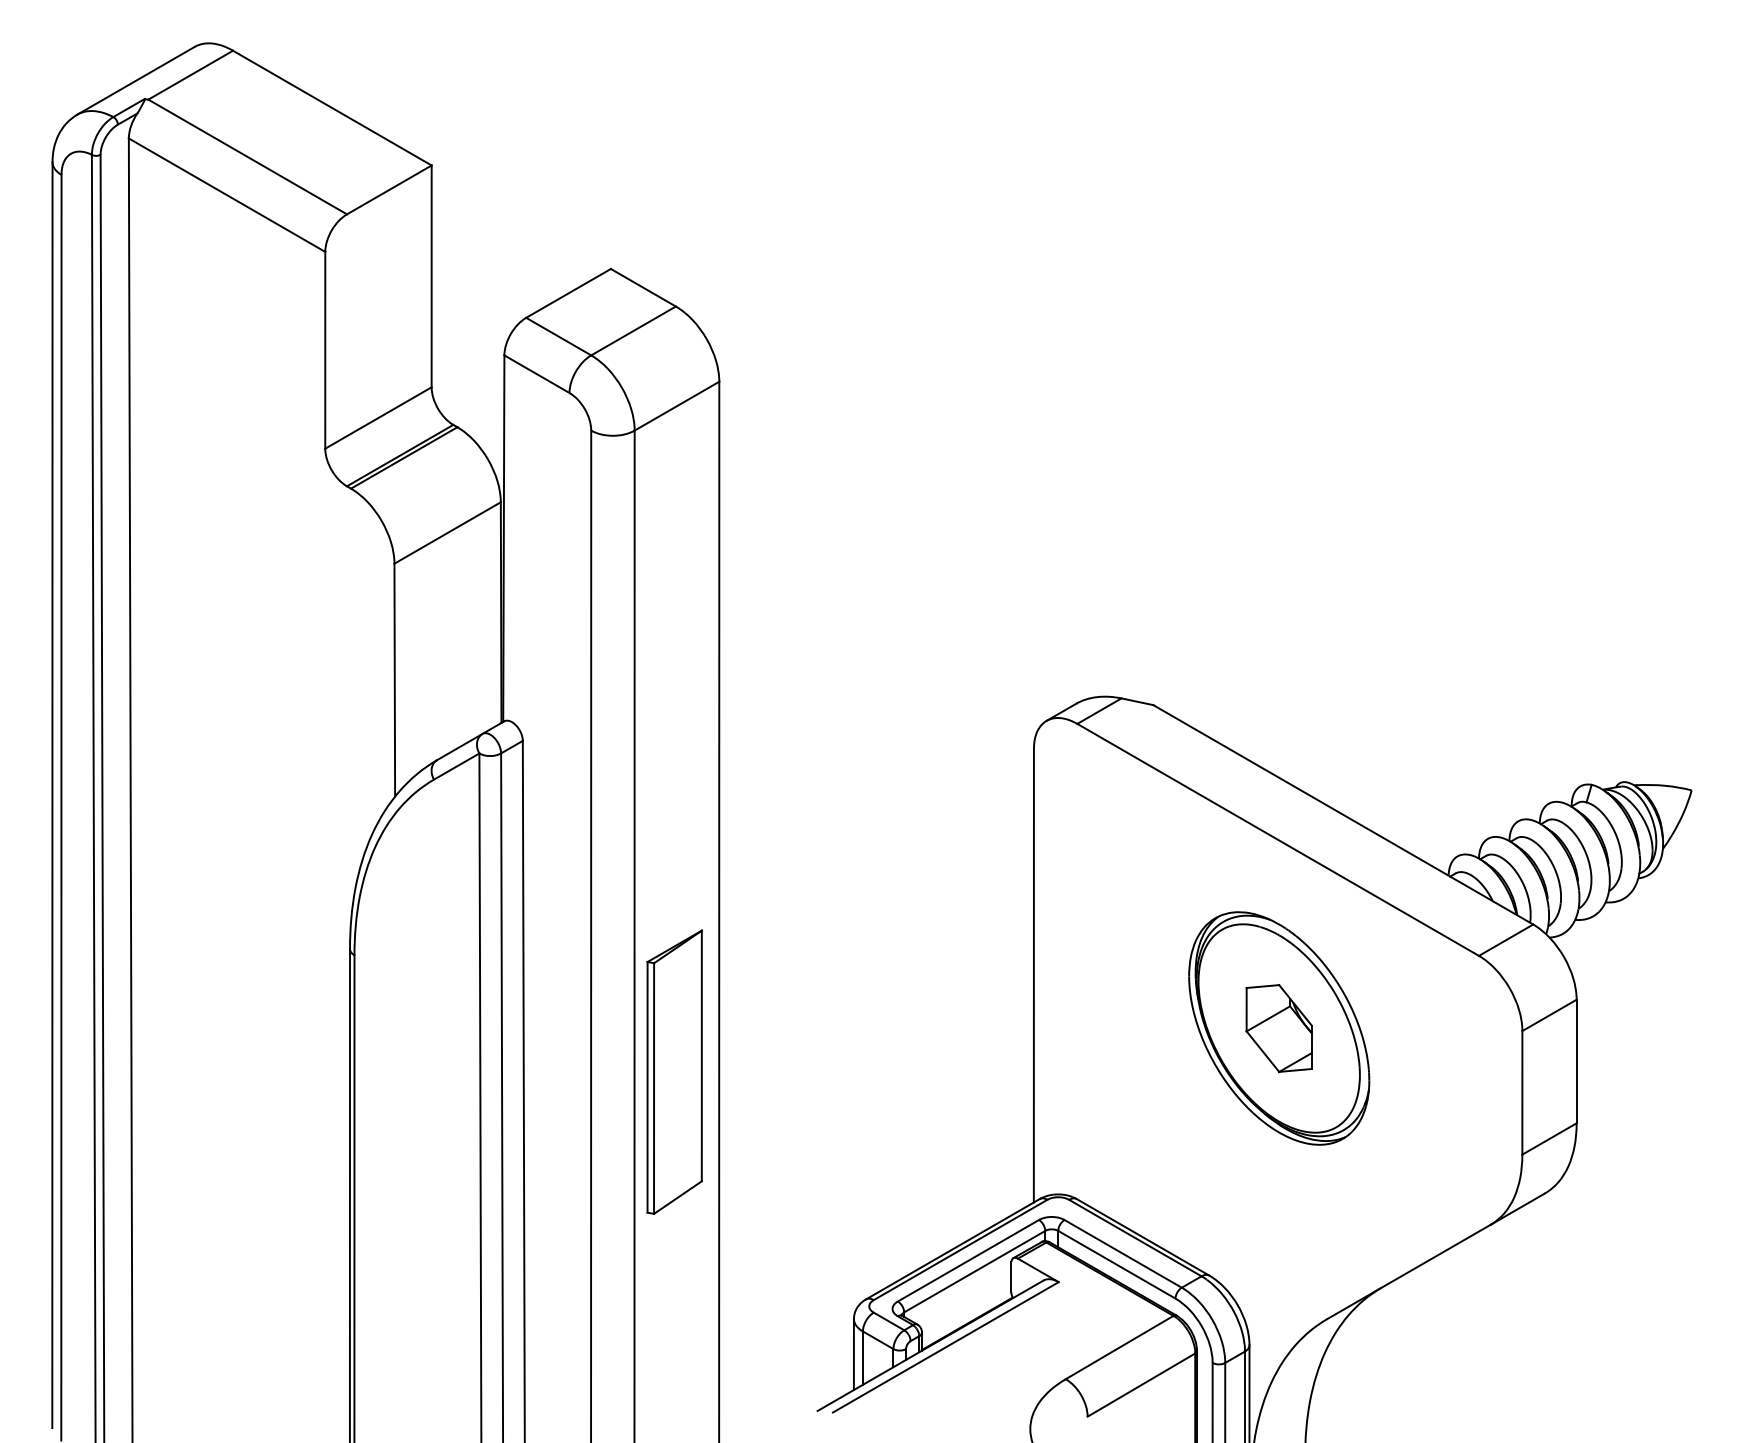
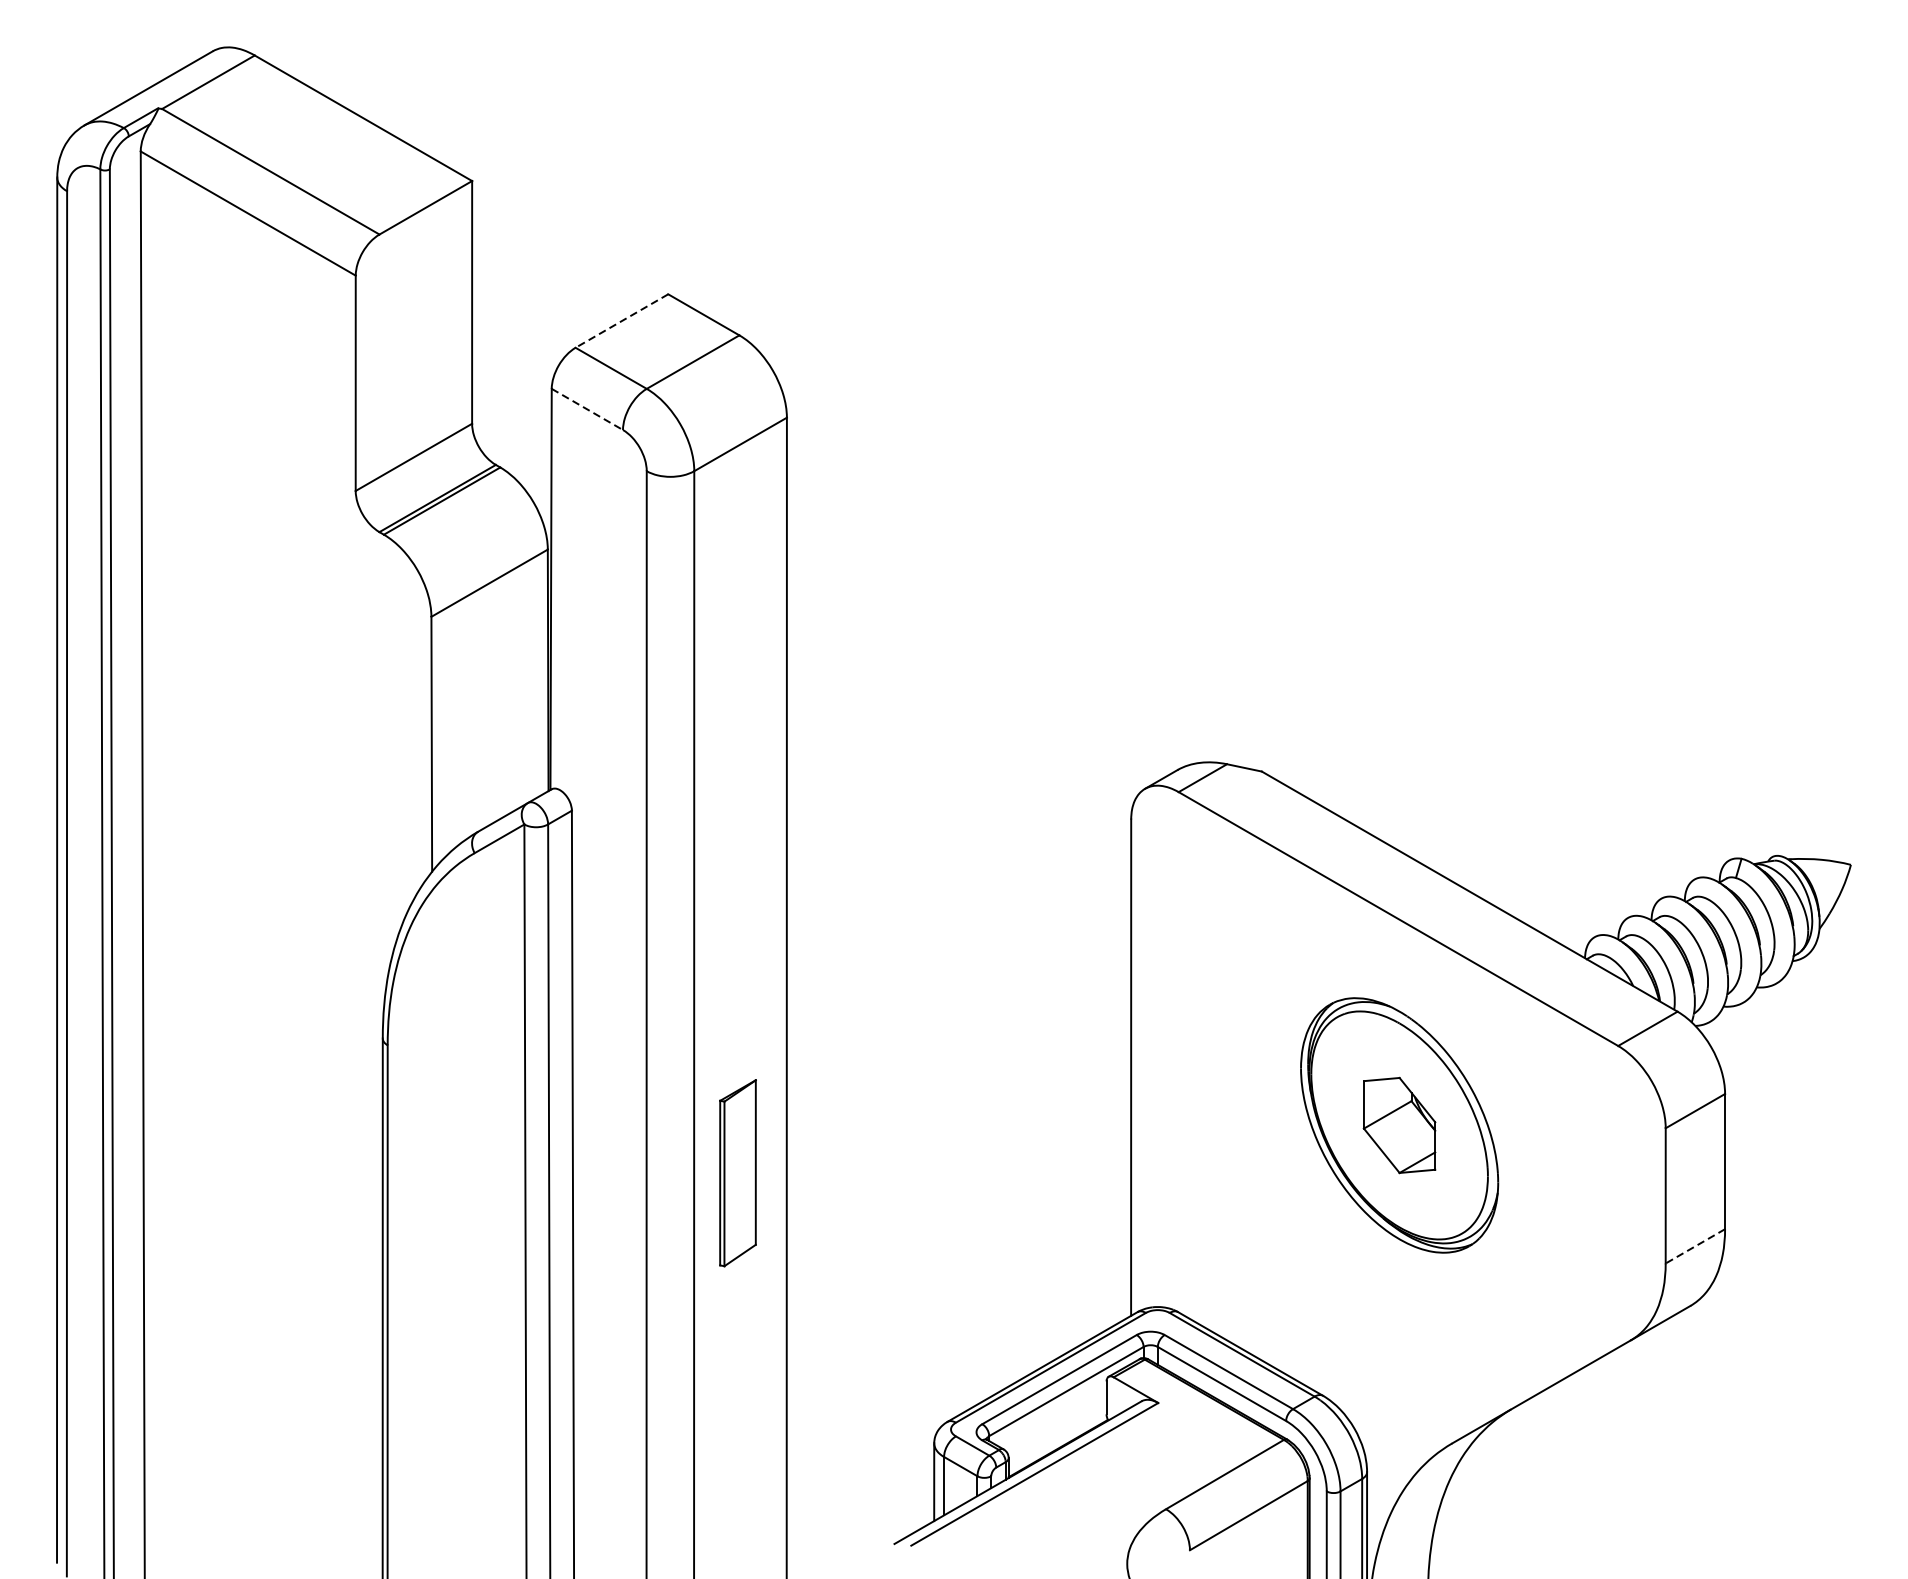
line: (568, 293) -> (621, 321), solid -> dashed
line: (536, 374) -> (586, 409), solid -> dashed
part: (674, 1071) -> (737, 1172), size x0.6
line: (1549, 1139) -> (1695, 1246), solid -> dashed

